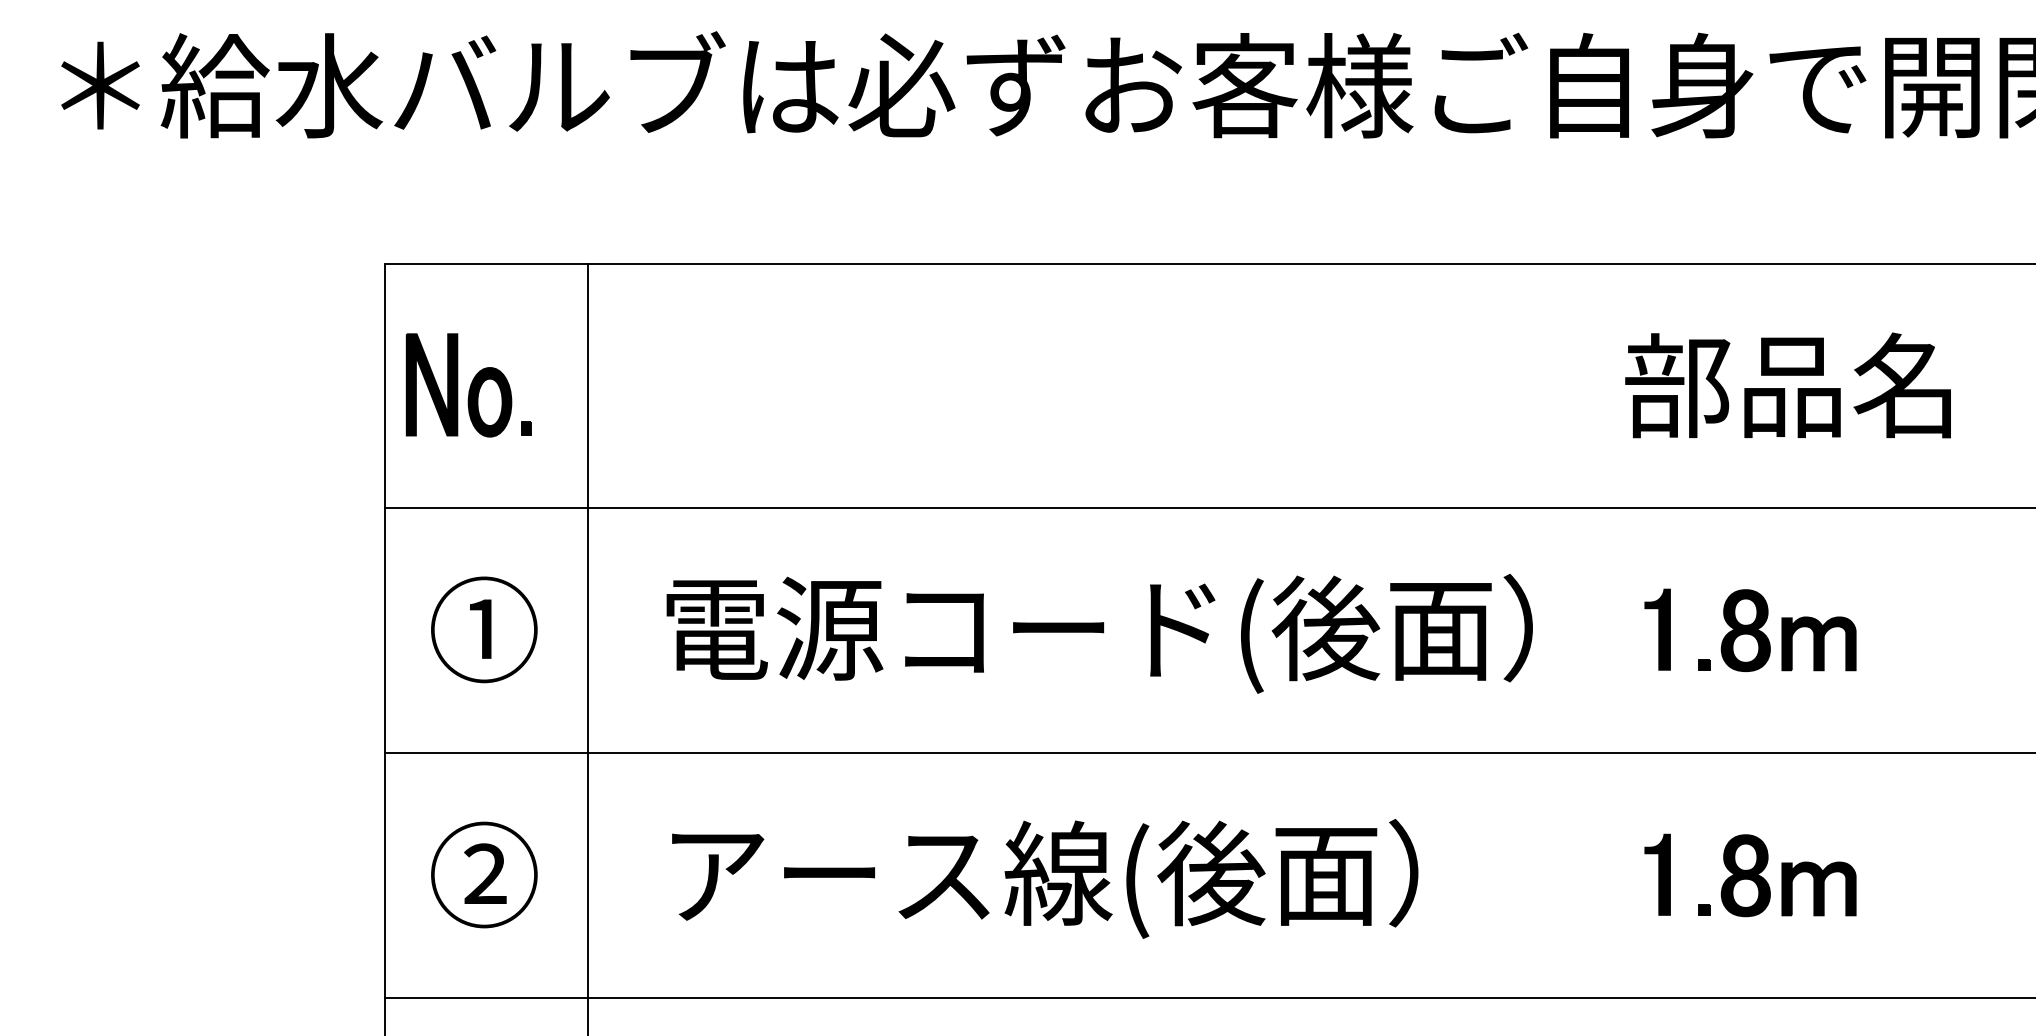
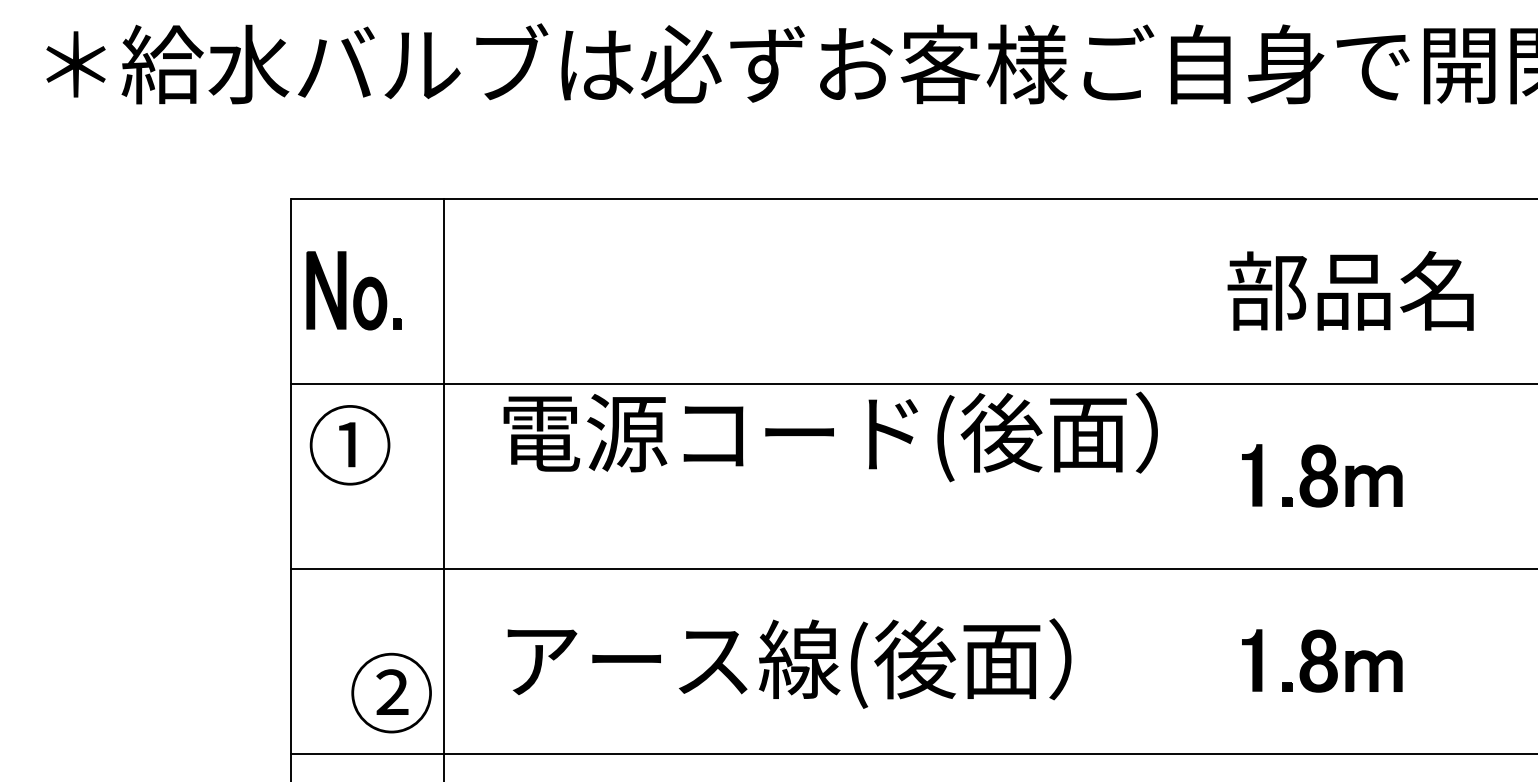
text: (484, 629) -> (350, 445), moved
text: (1099, 633) -> (830, 436), moved
text: (484, 874) -> (391, 692), moved

